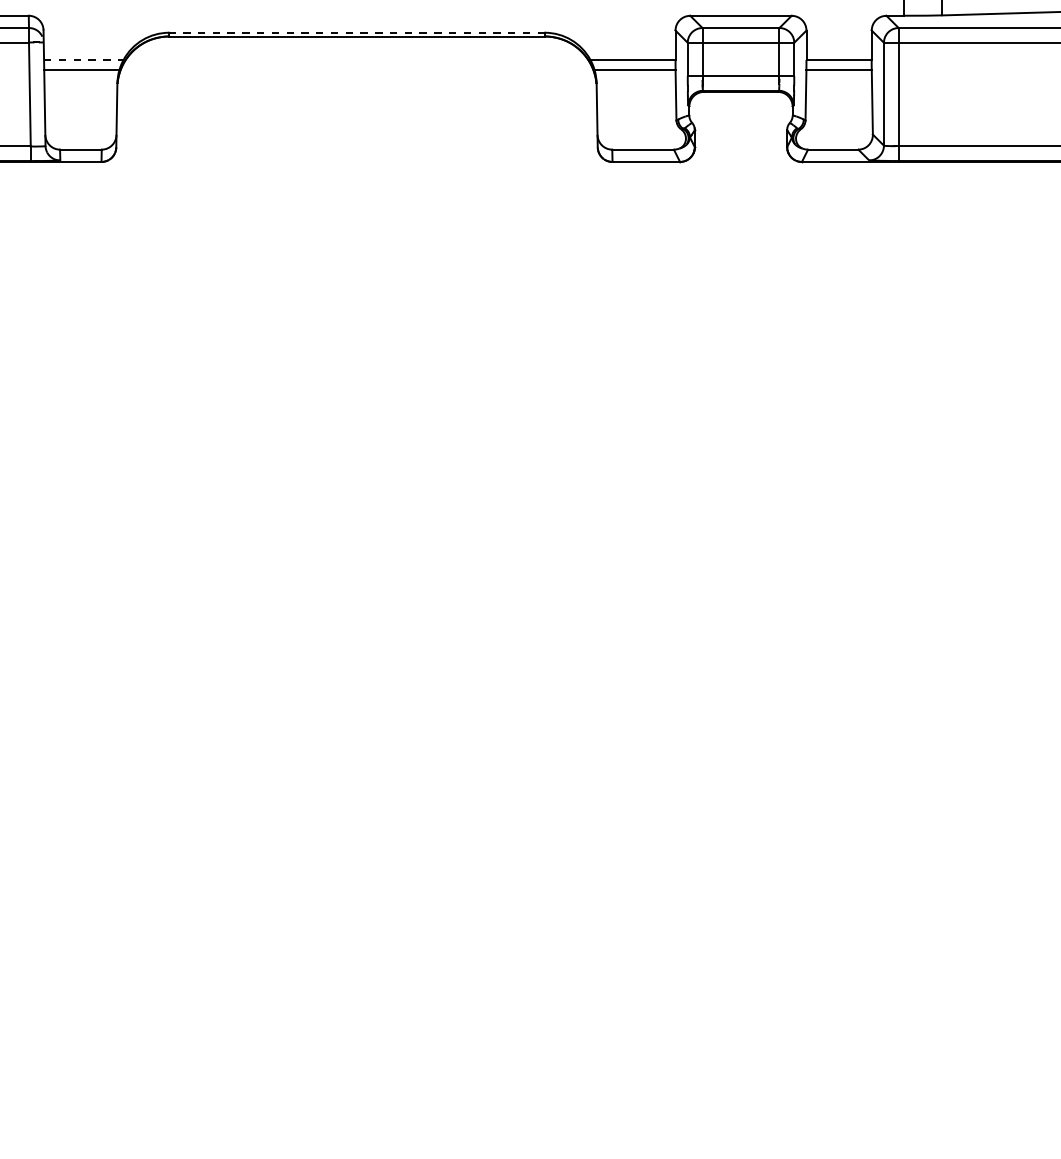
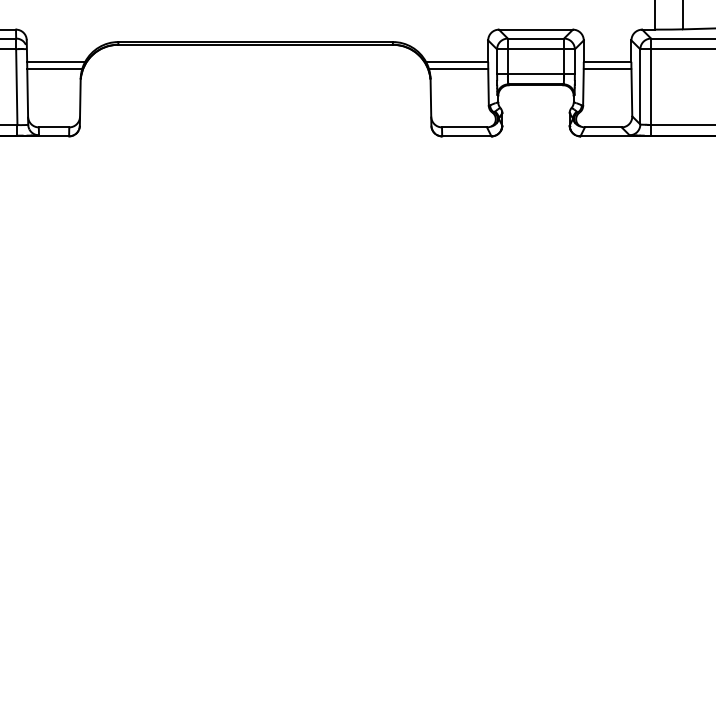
line: (357, 32) -> (255, 41), dashed -> solid
line: (83, 59) -> (55, 61), dashed -> solid

